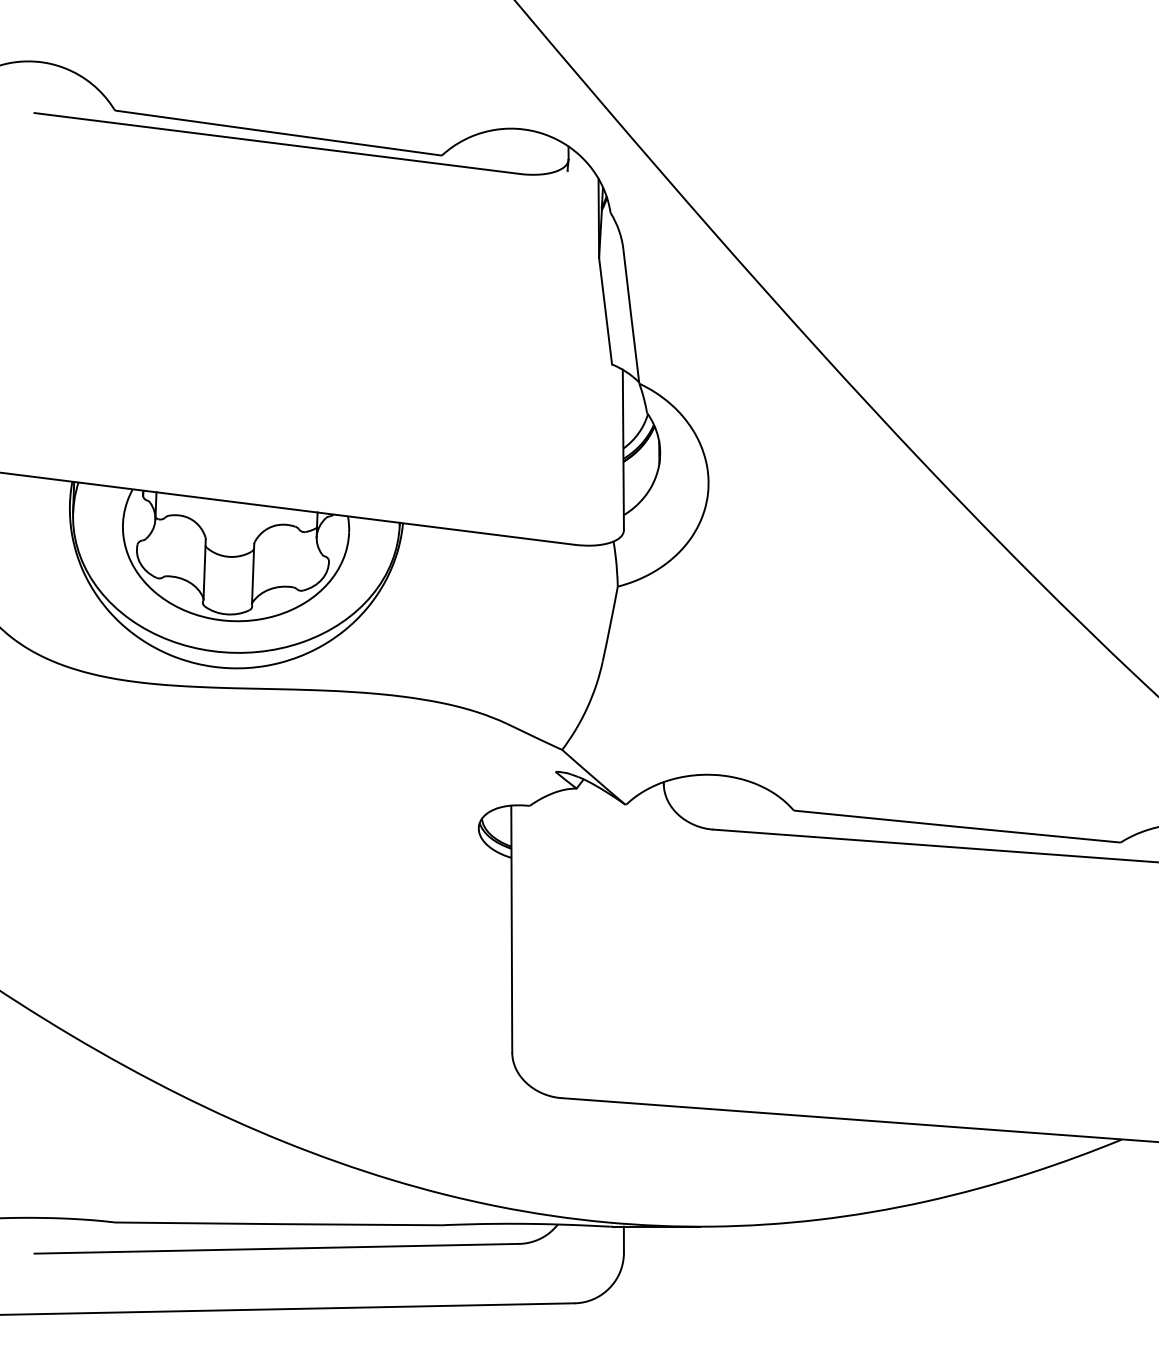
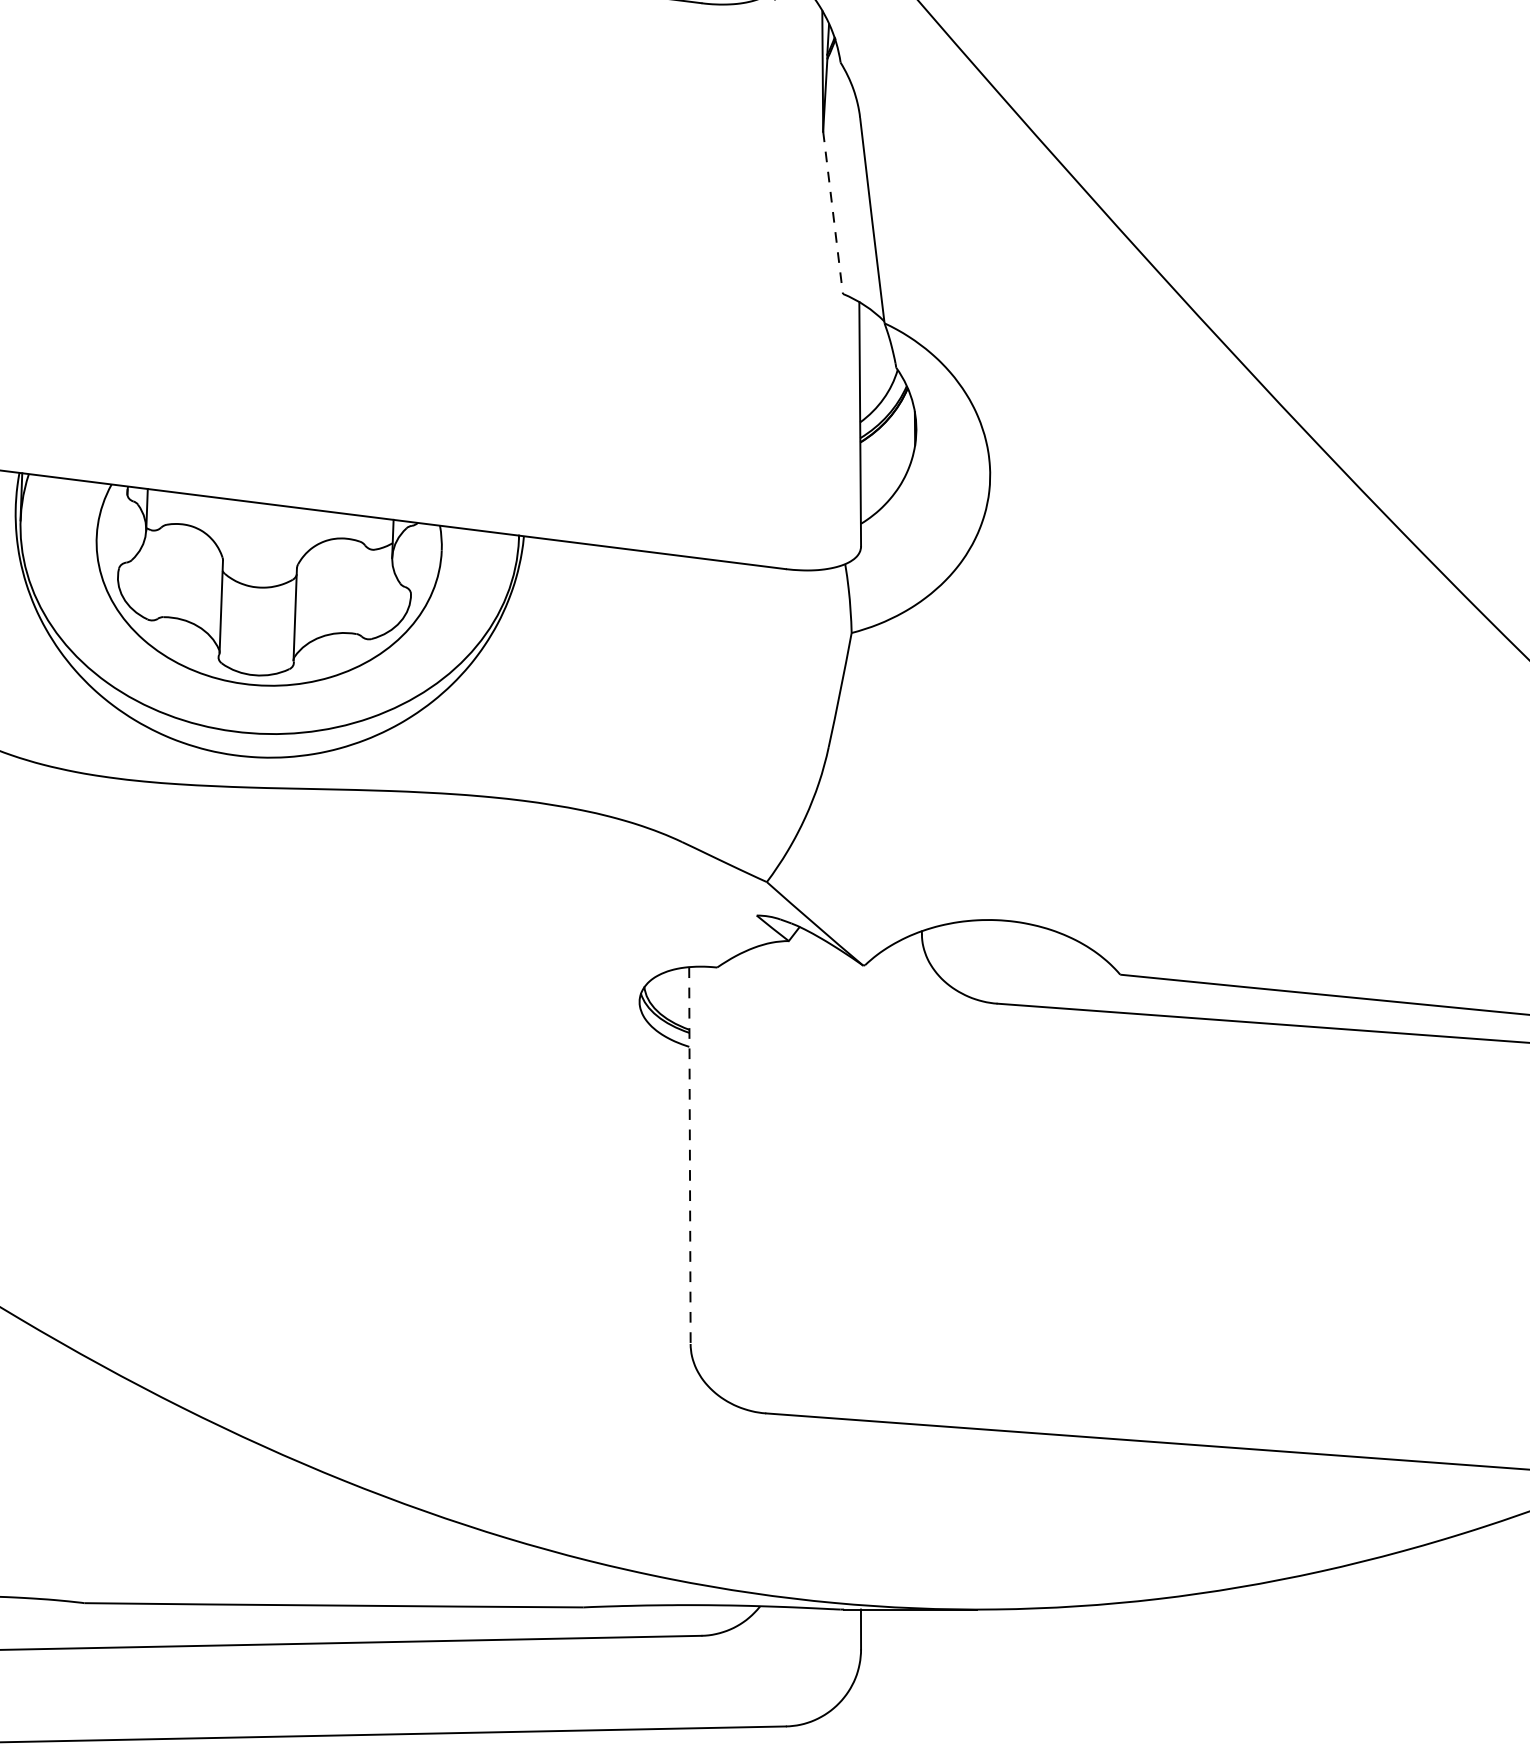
line: (605, 311) -> (832, 213), solid -> dashed
line: (511, 929) -> (689, 1156), solid -> dashed

